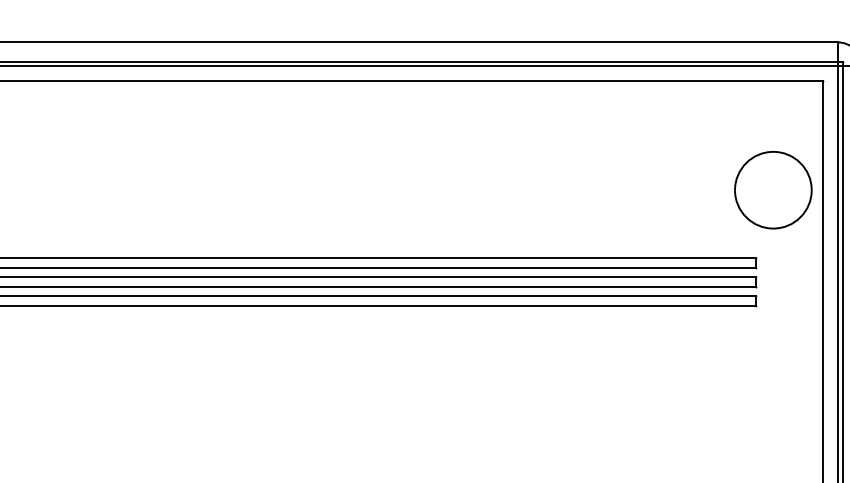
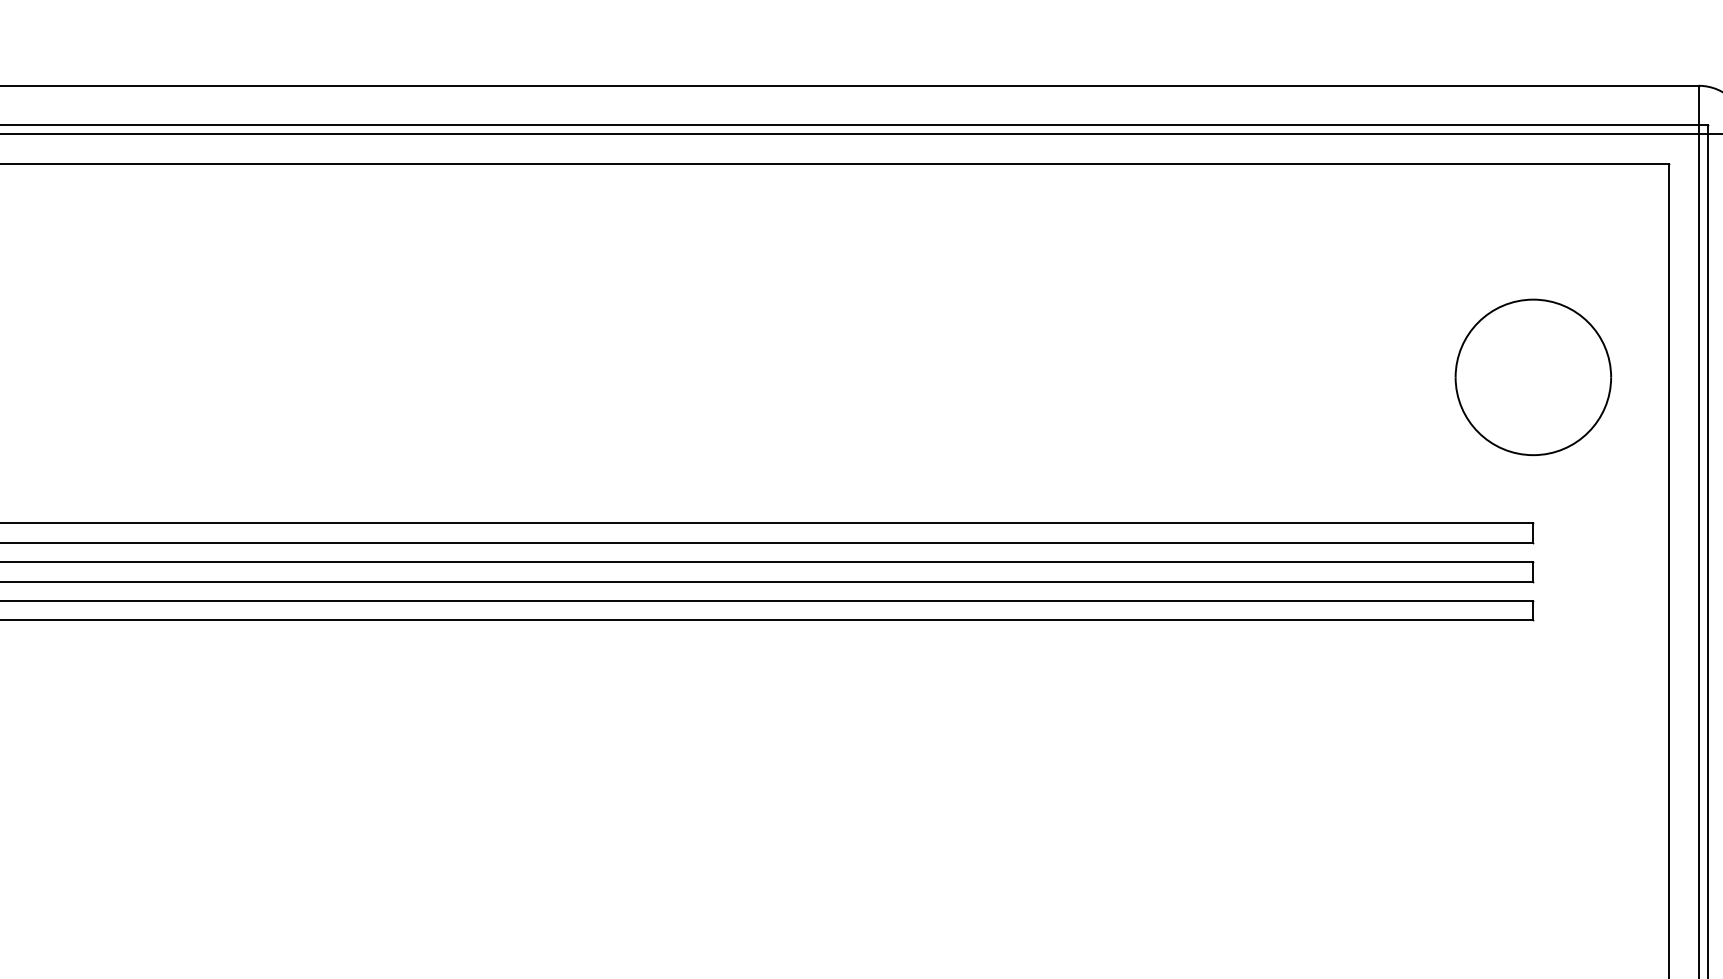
part: (773, 190) -> (1533, 377), moved

